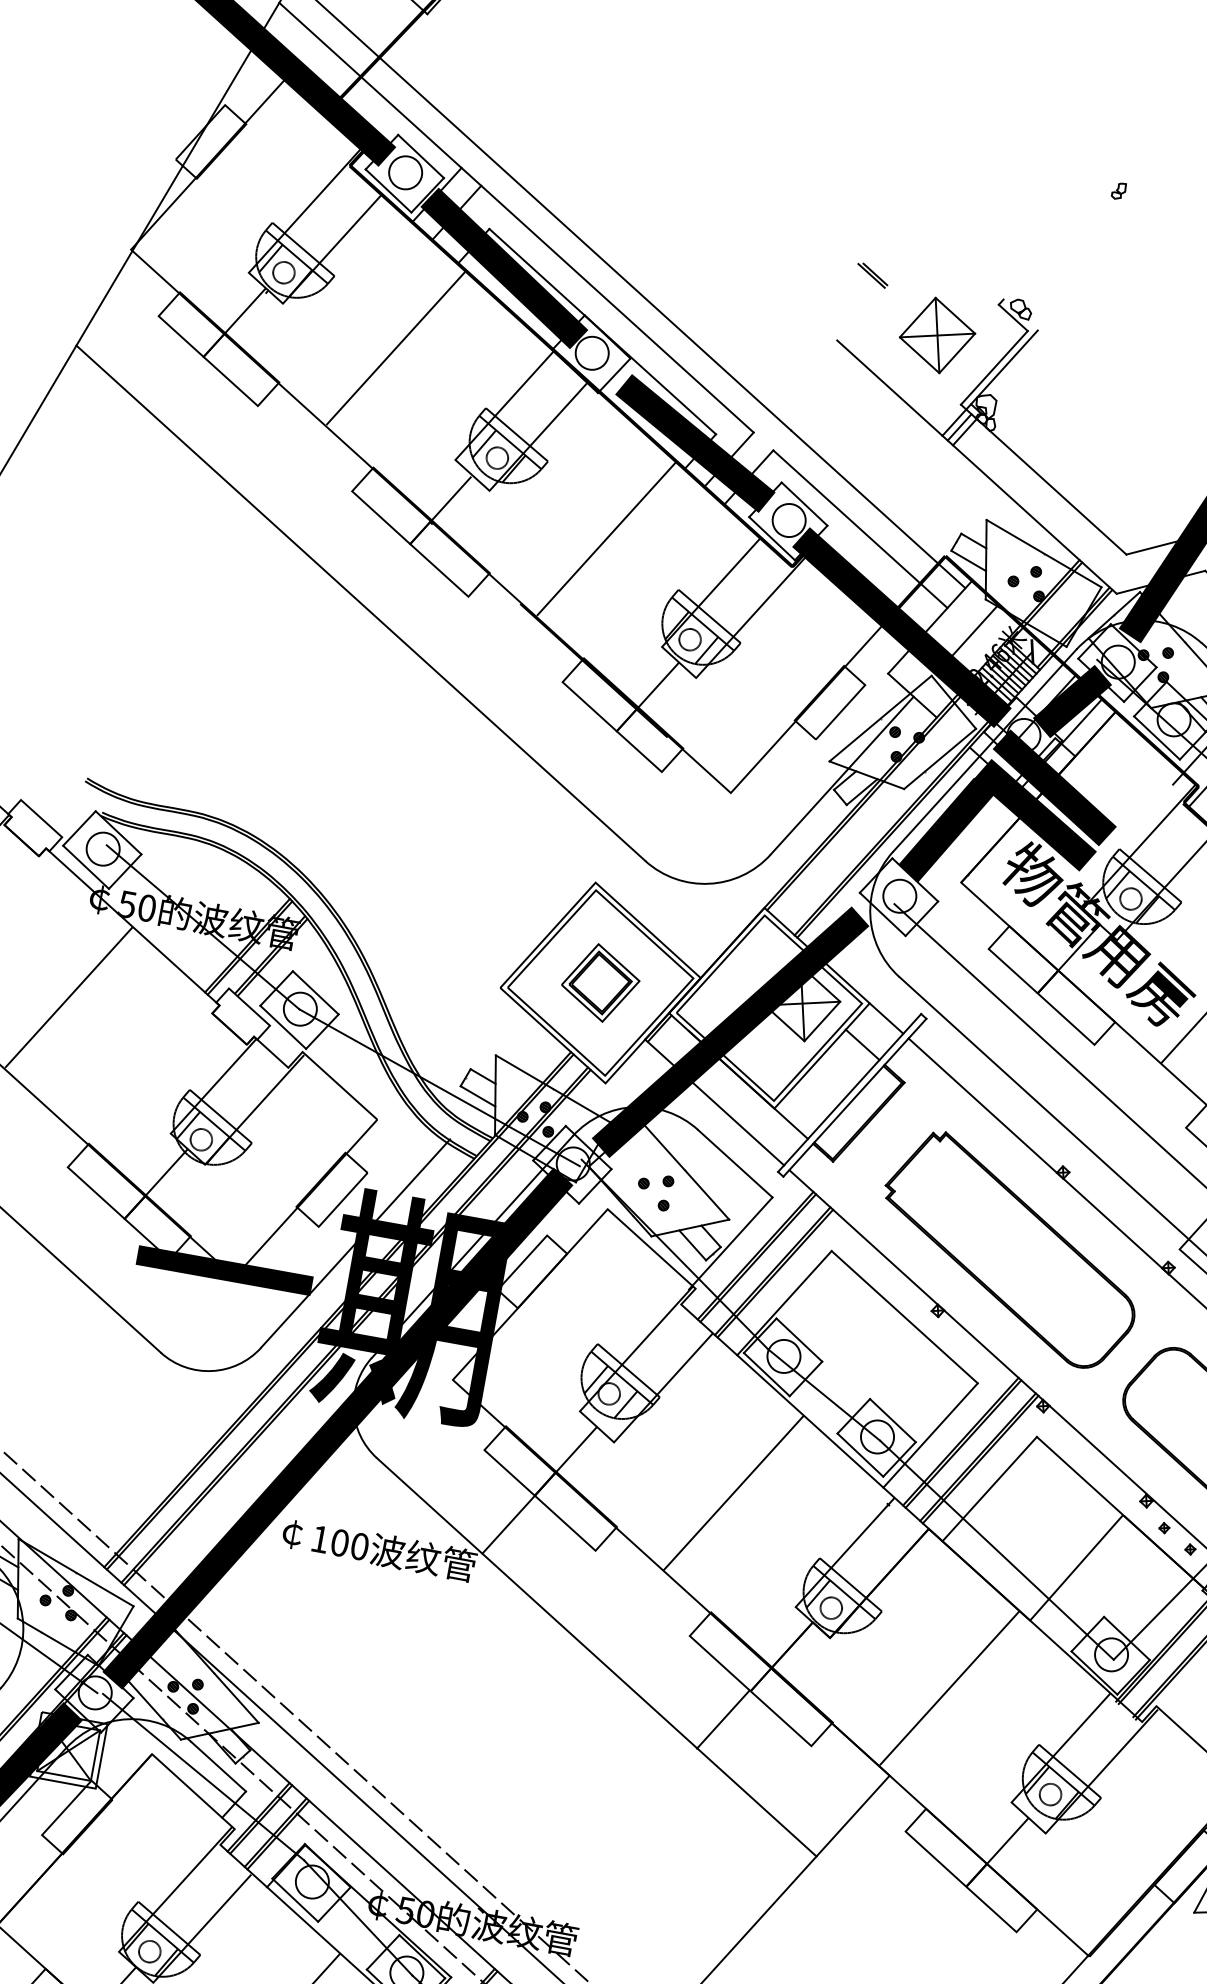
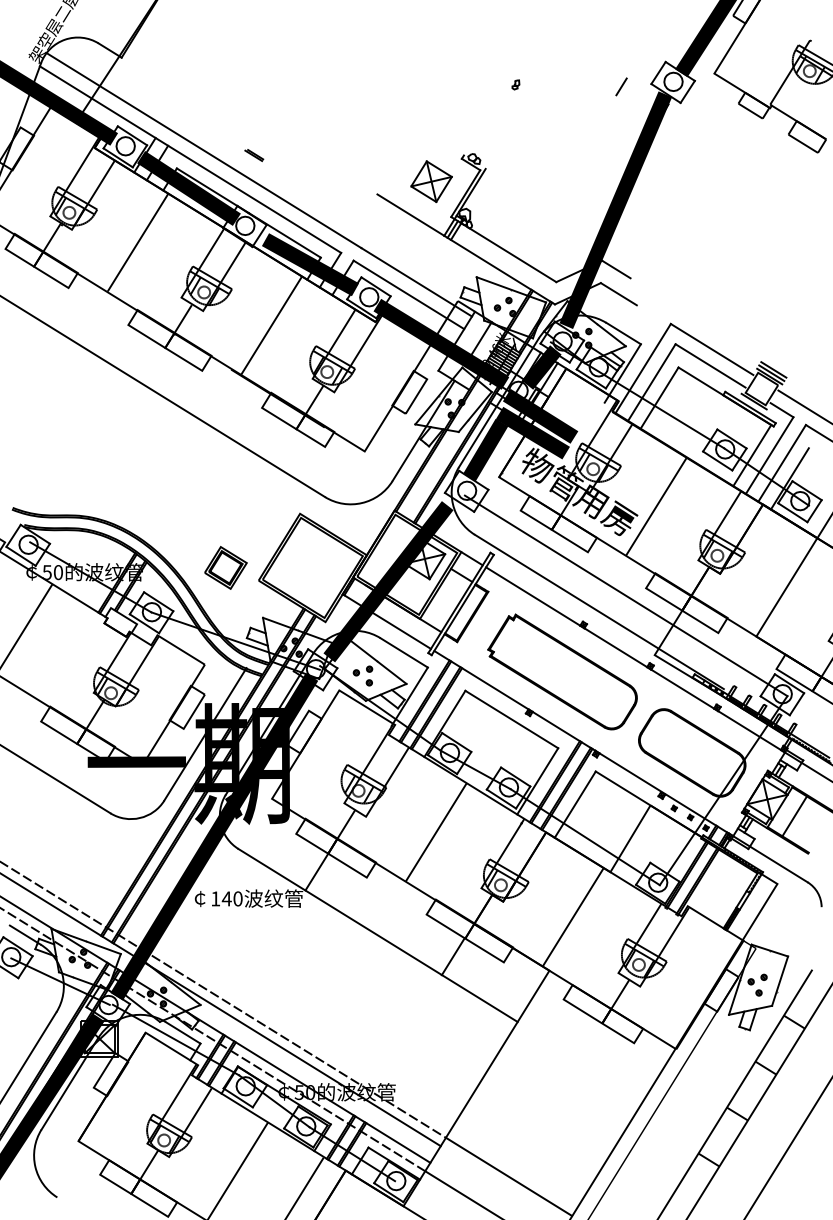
part: (873, 275) -> (254, 155), moved
part: (600, 982) -> (225, 567), moved
text: (339, 1542) -> (226, 898), 100 -> 140

